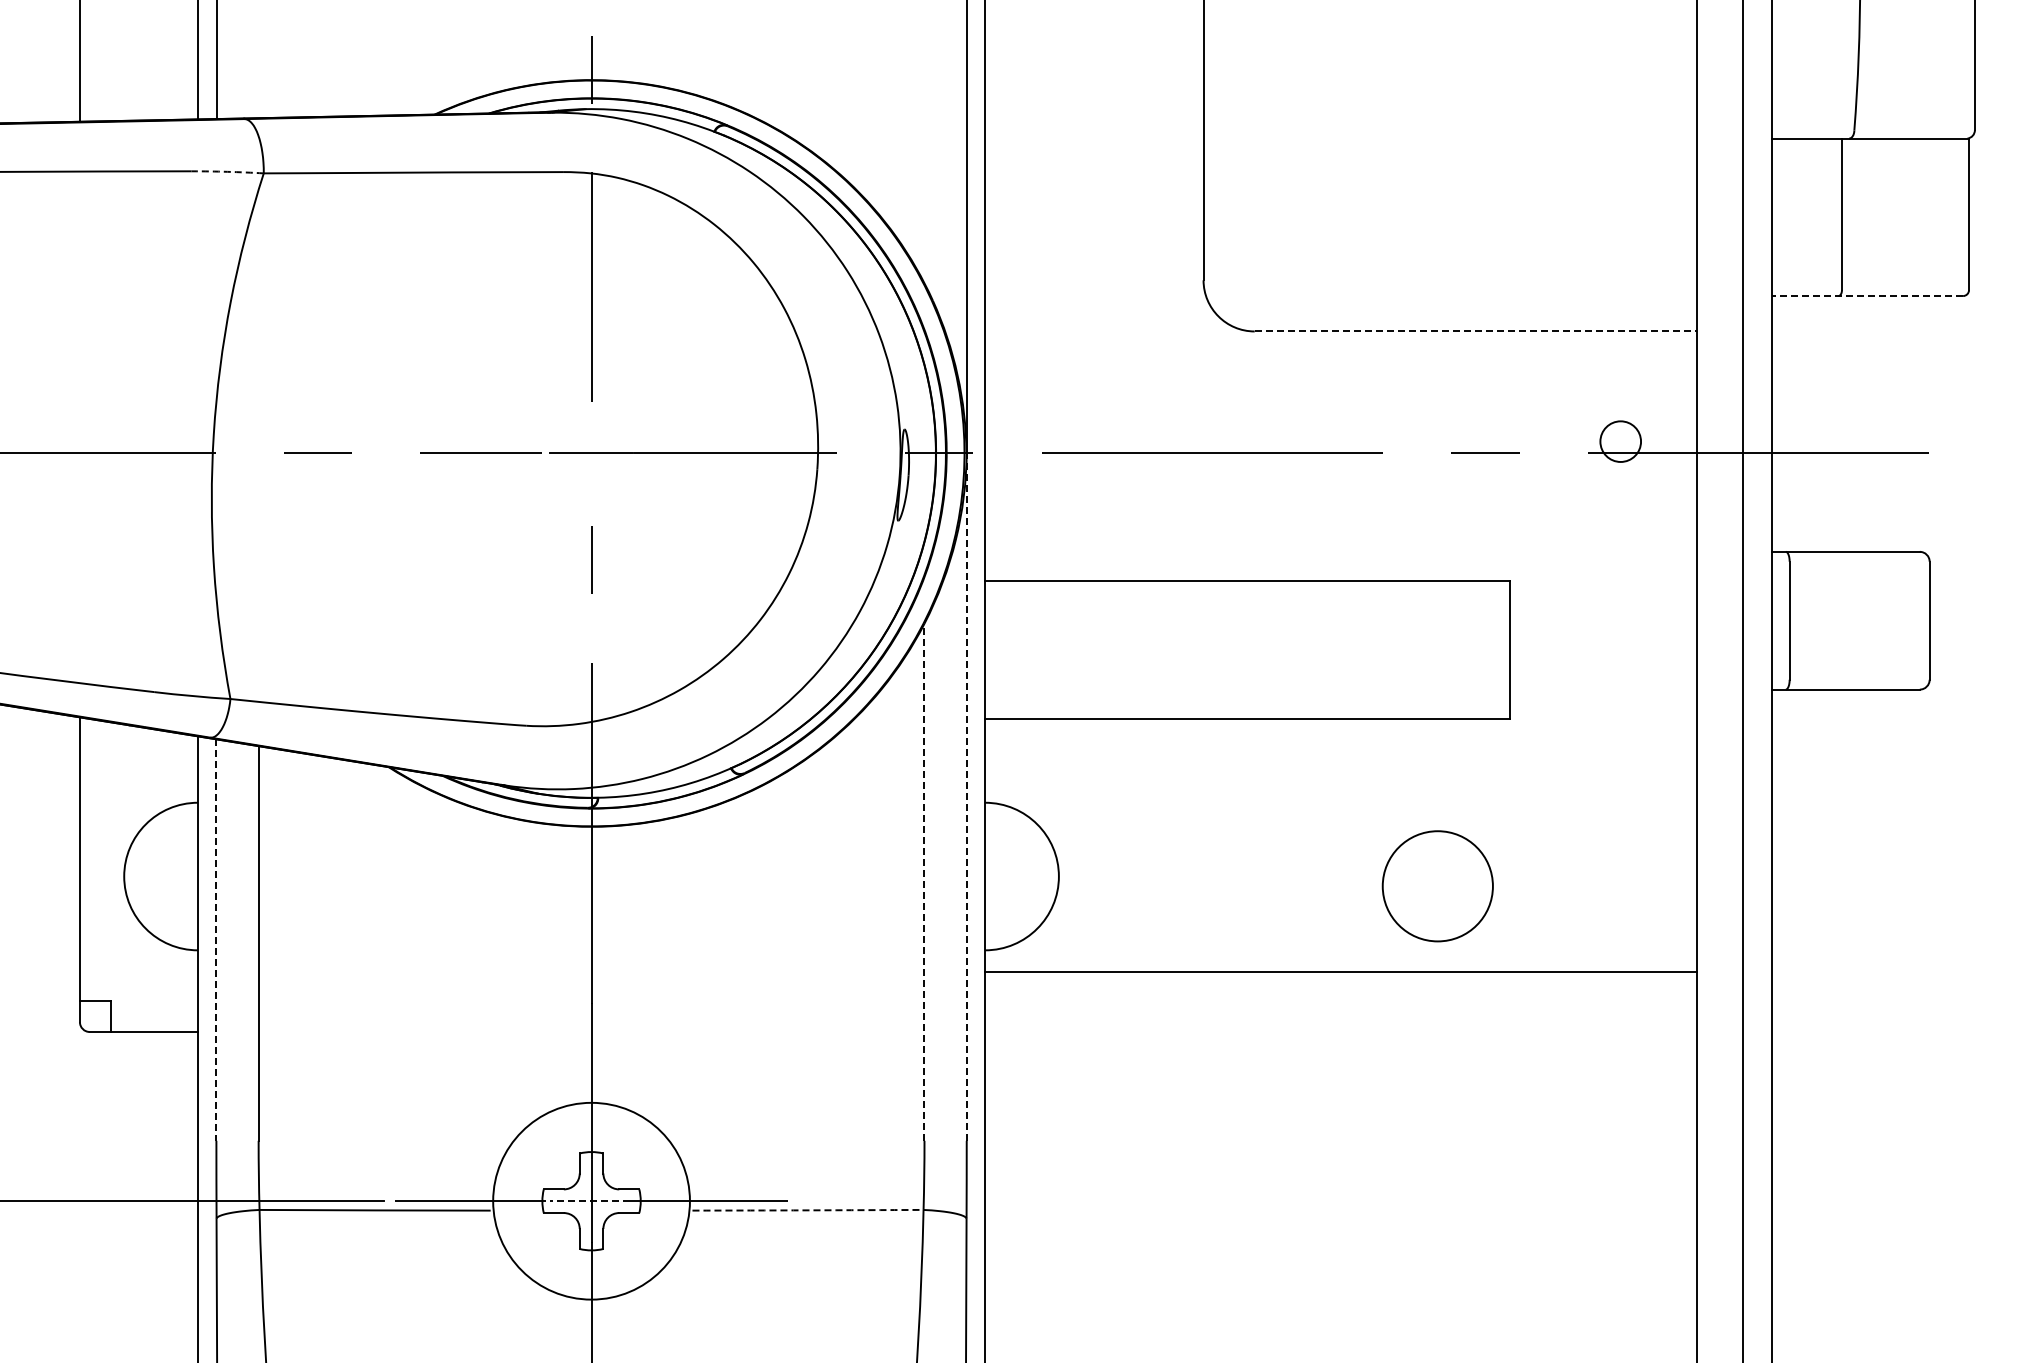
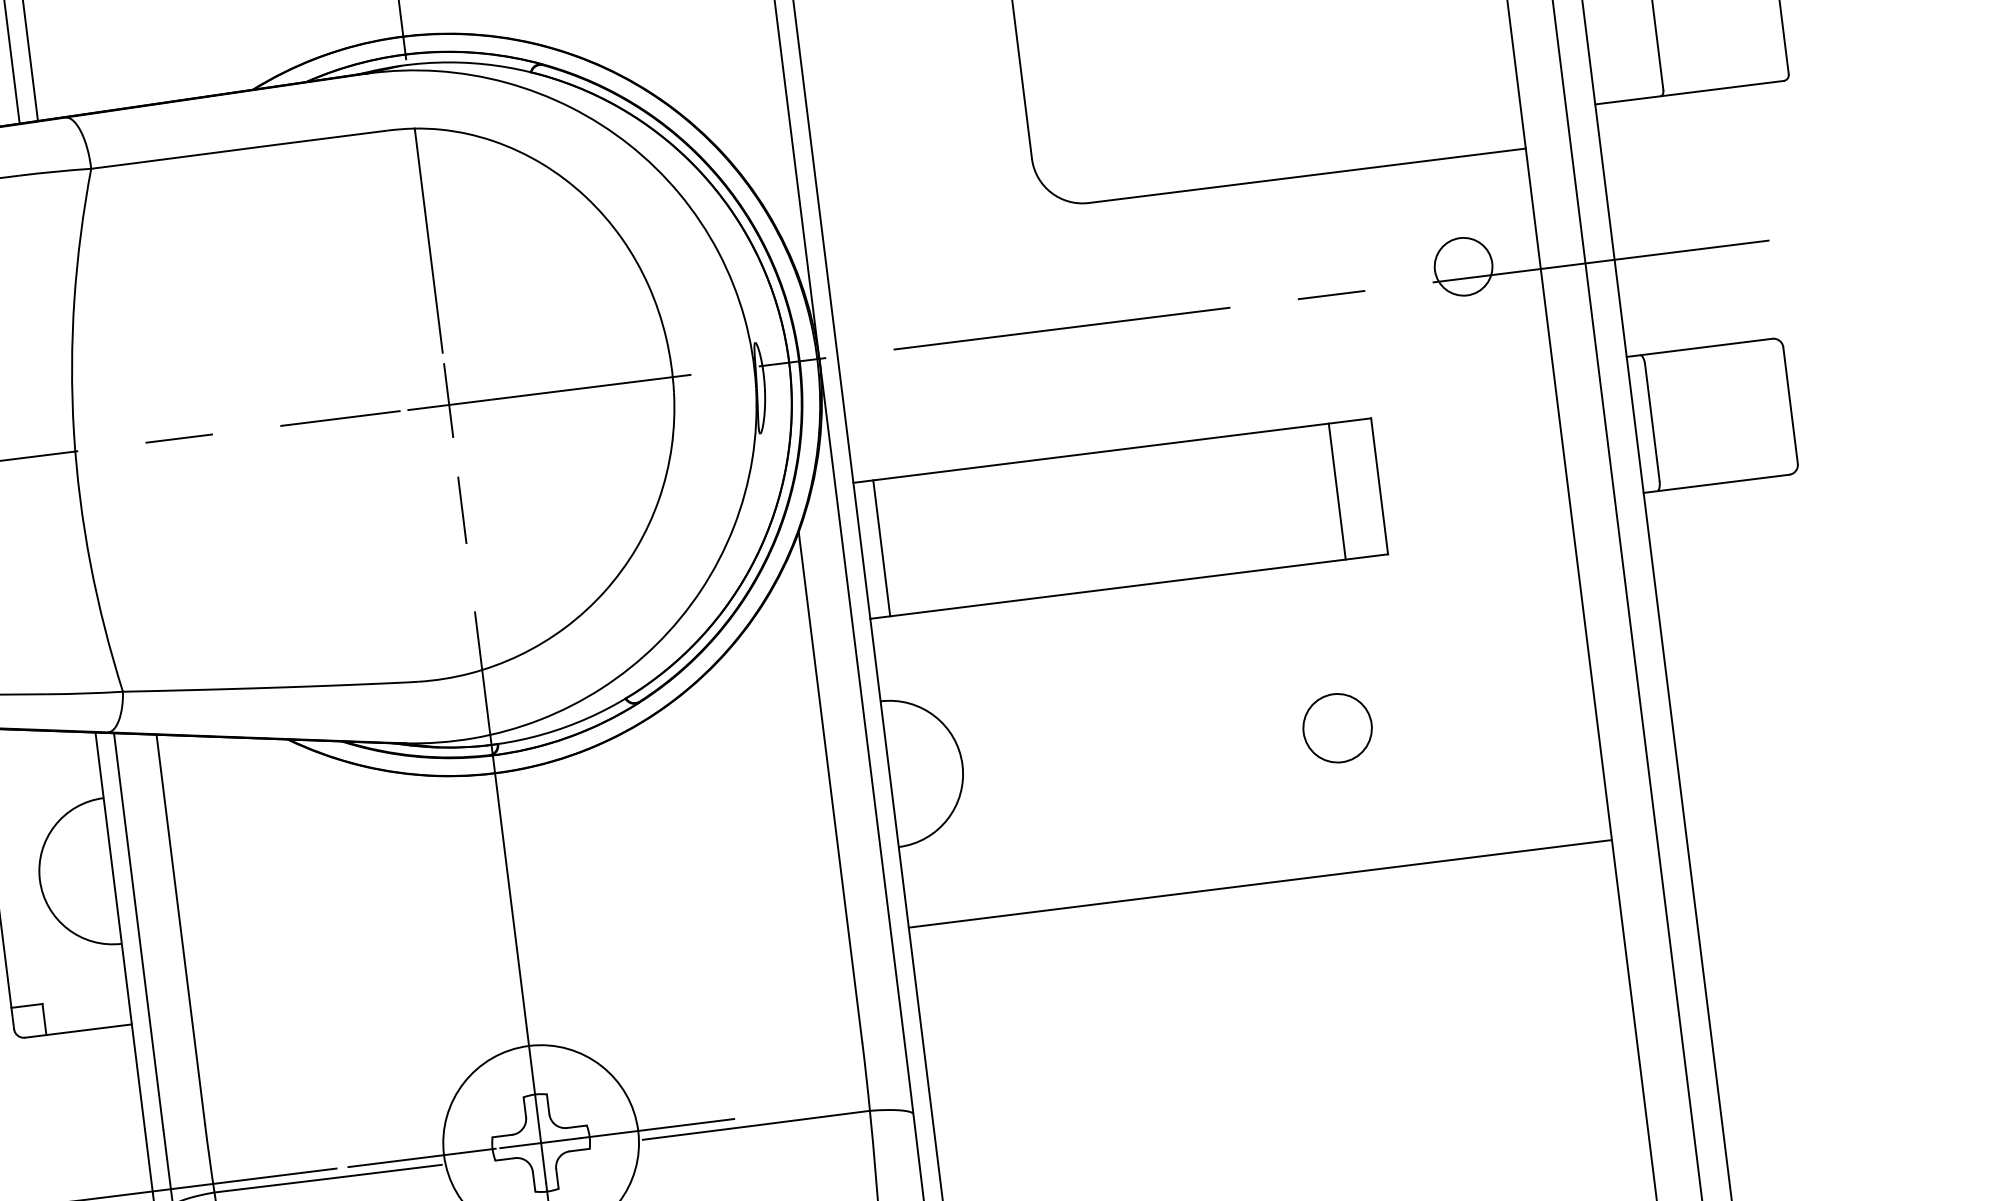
arc: (227, 171) -> (55, 171), dashed -> solid
line: (1867, 296) -> (1689, 93), dashed -> solid
line: (1476, 331) -> (1307, 175), dashed -> solid
circle: (1620, 441) -> (1463, 266), size x1.43
line: (591, 448) -> (448, 400), added
line: (1005, 650) -> (882, 548), added
line: (1466, 650) -> (1337, 491), added
line: (966, 797) -> (861, 698), dashed -> solid
line: (924, 882) -> (830, 787), dashed -> solid
circle: (1437, 886) -> (1337, 728), size x0.62
line: (216, 940) -> (138, 931), dashed -> solid
line: (1341, 972) -> (1260, 884), moved
line: (589, 1201) -> (539, 1143), dashed -> solid
arc: (808, 1210) -> (756, 1125), dashed -> solid

